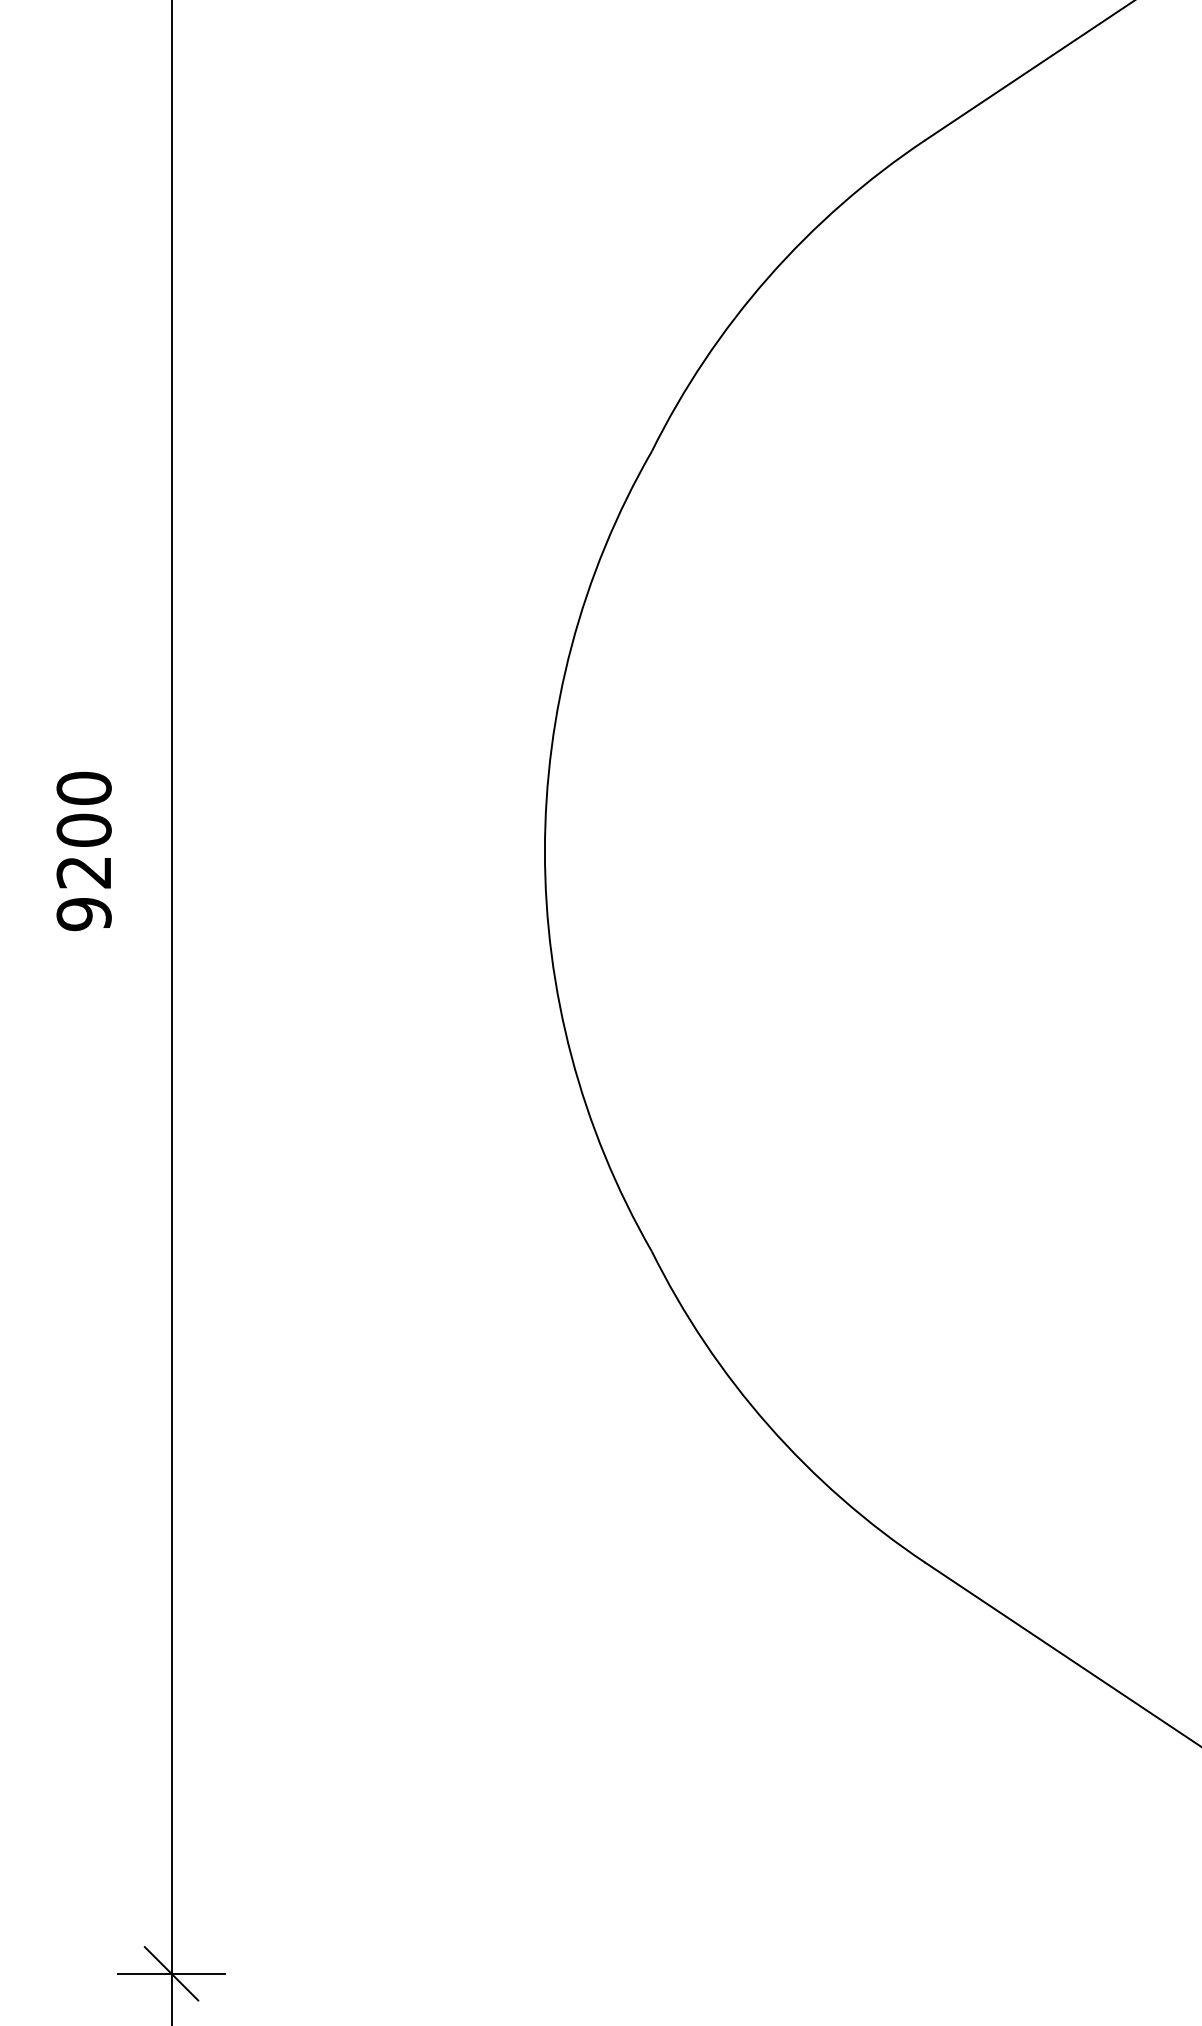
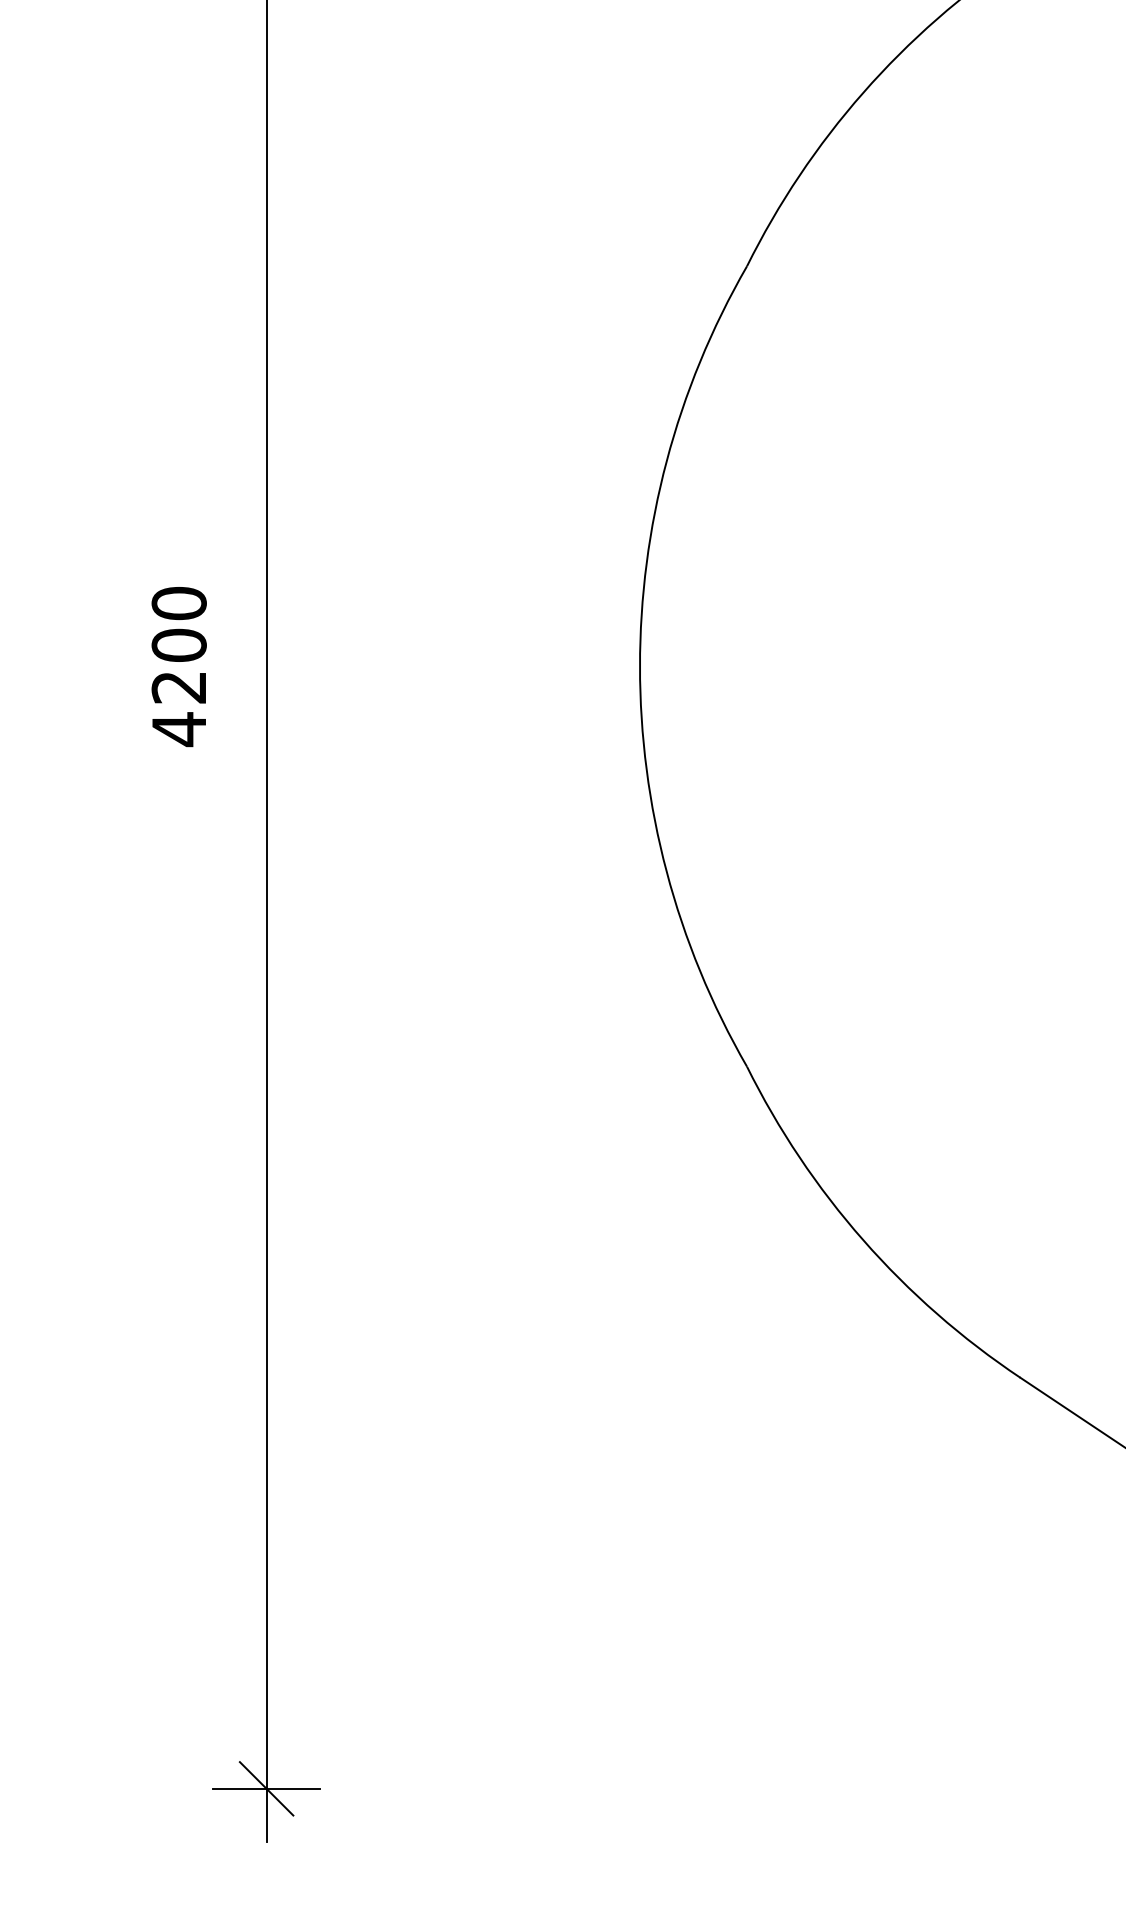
text: (83, 914) -> (178, 729), 9200 -> 4200

